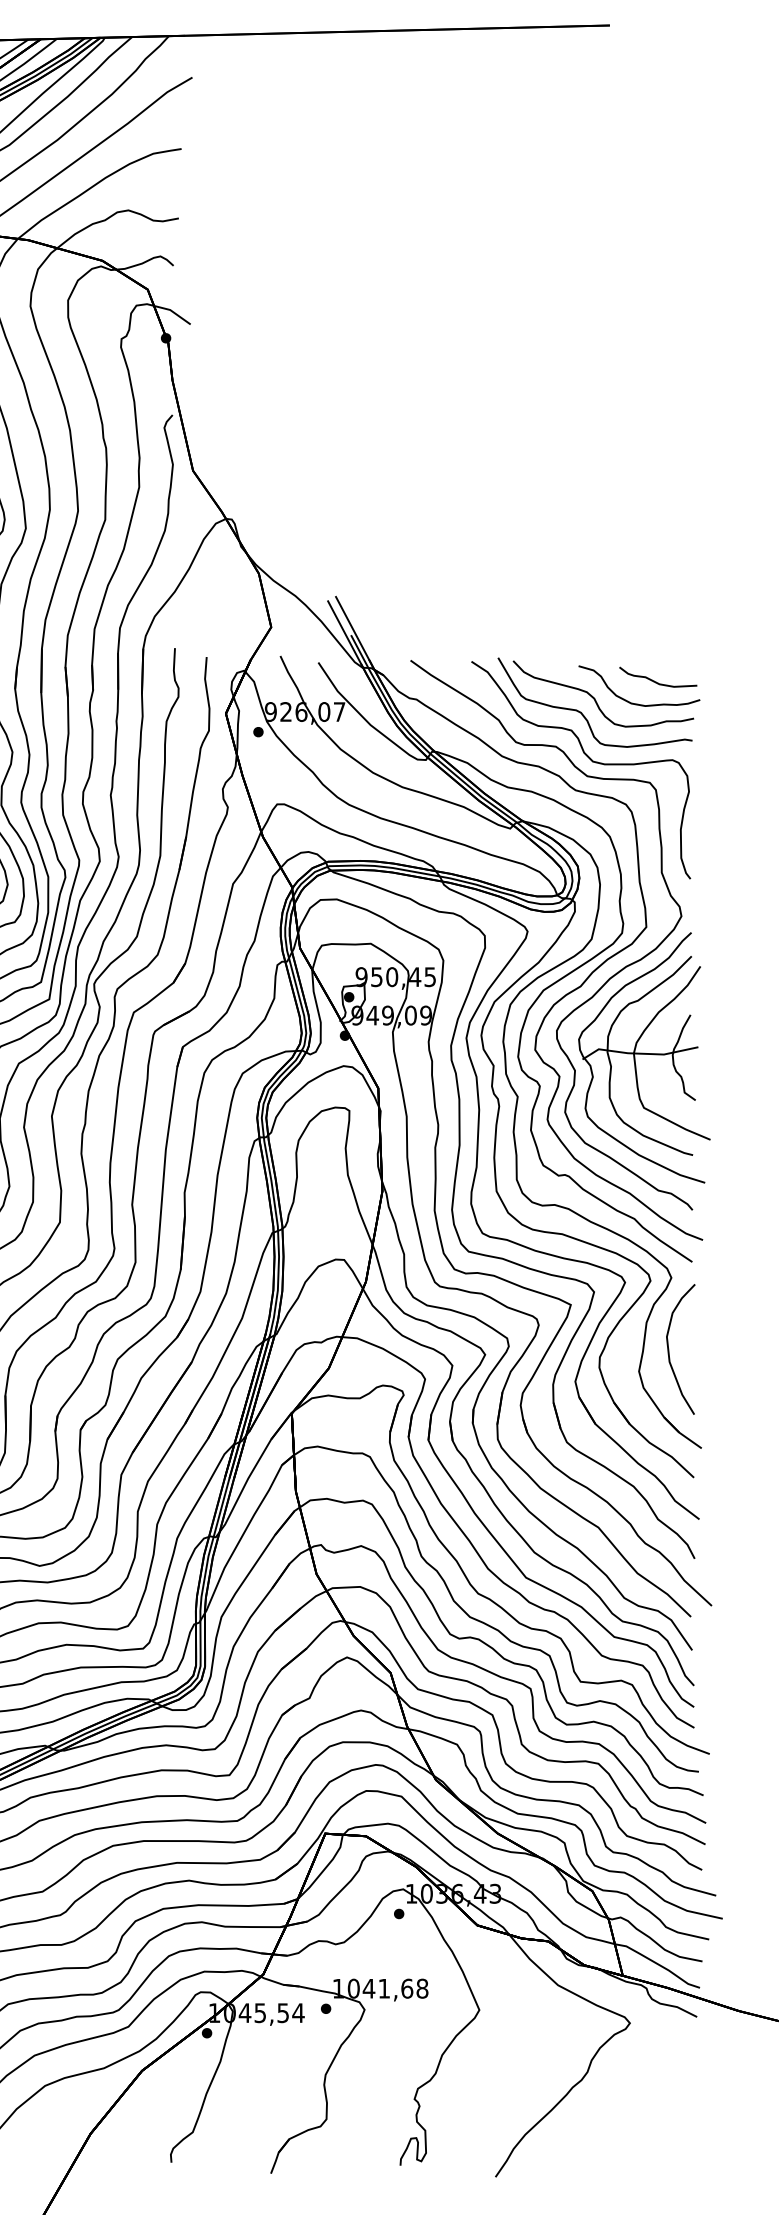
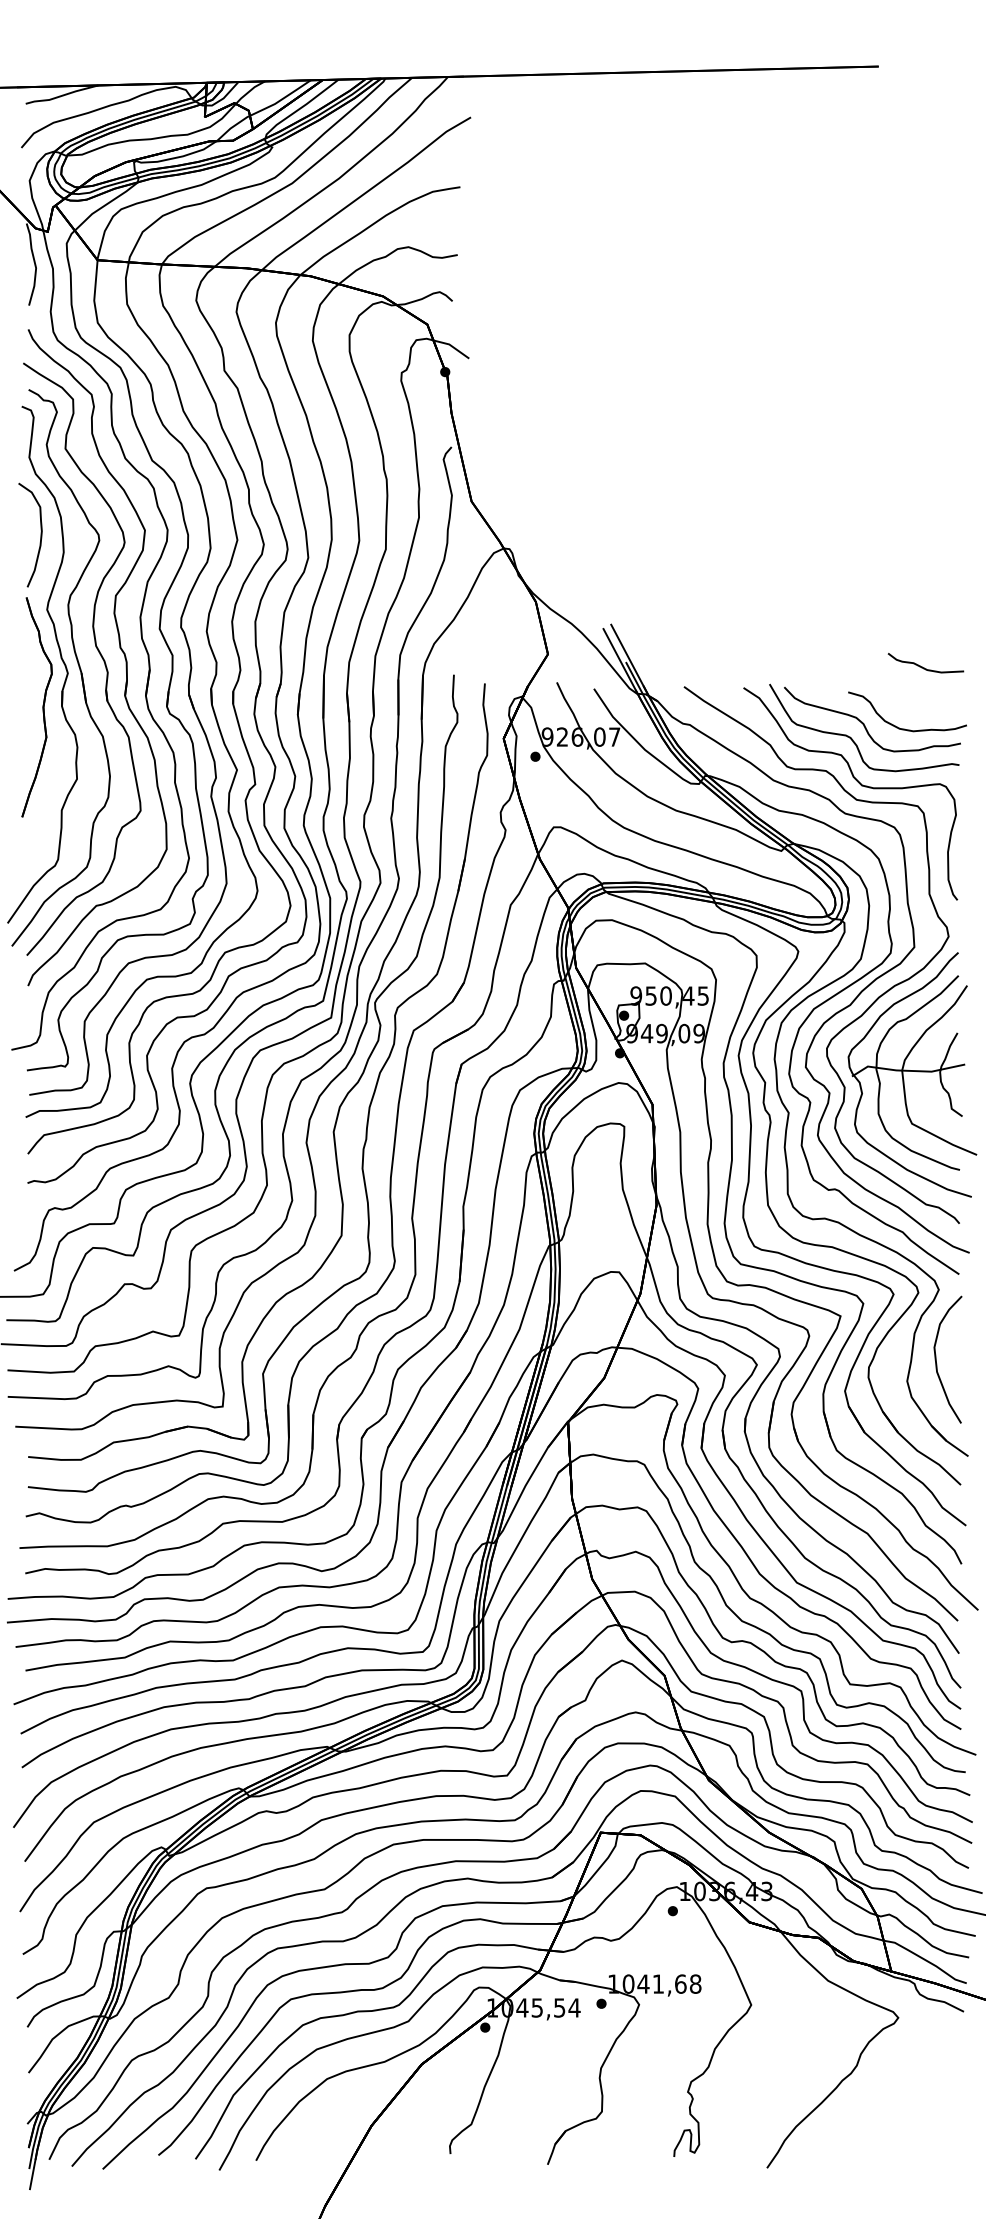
part: (657, 677) -> (925, 663), moved

